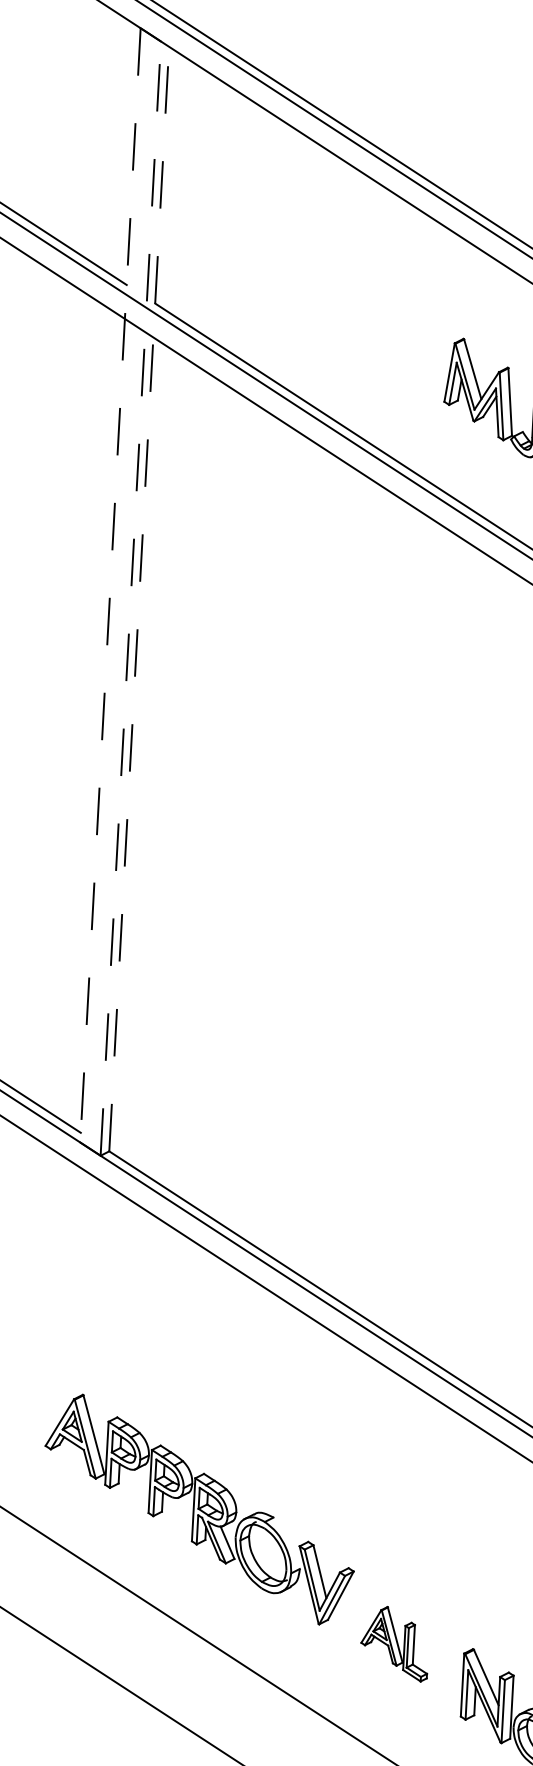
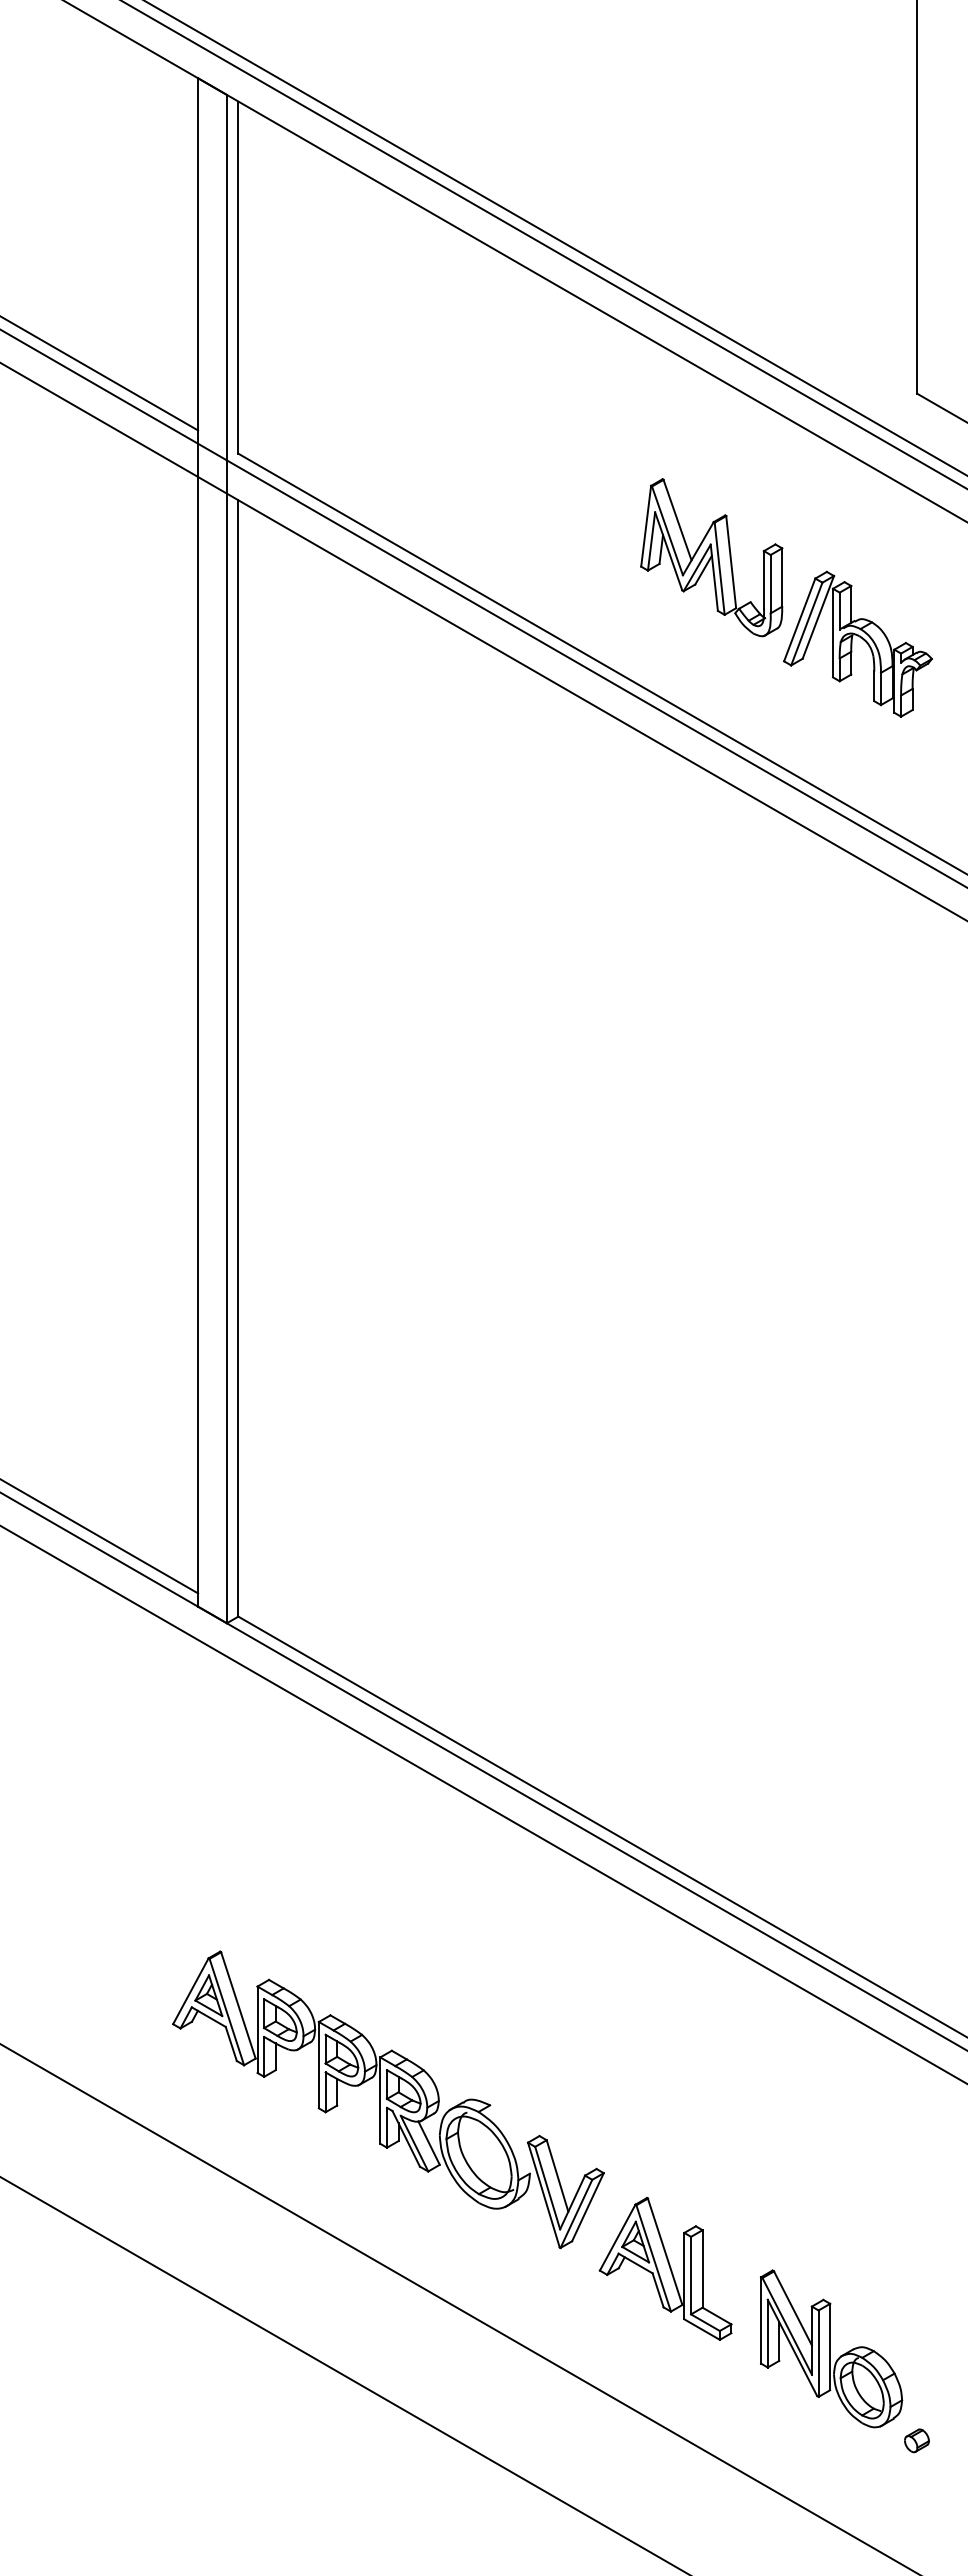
line: (162, 175) -> (238, 277), dashed -> solid
line: (110, 585) -> (198, 842), dashed -> solid
line: (130, 598) -> (226, 858), dashed -> solid
line: (131, 743) -> (238, 1057), dashed -> solid
part: (394, 1643) -> (665, 2268), size x1.43

